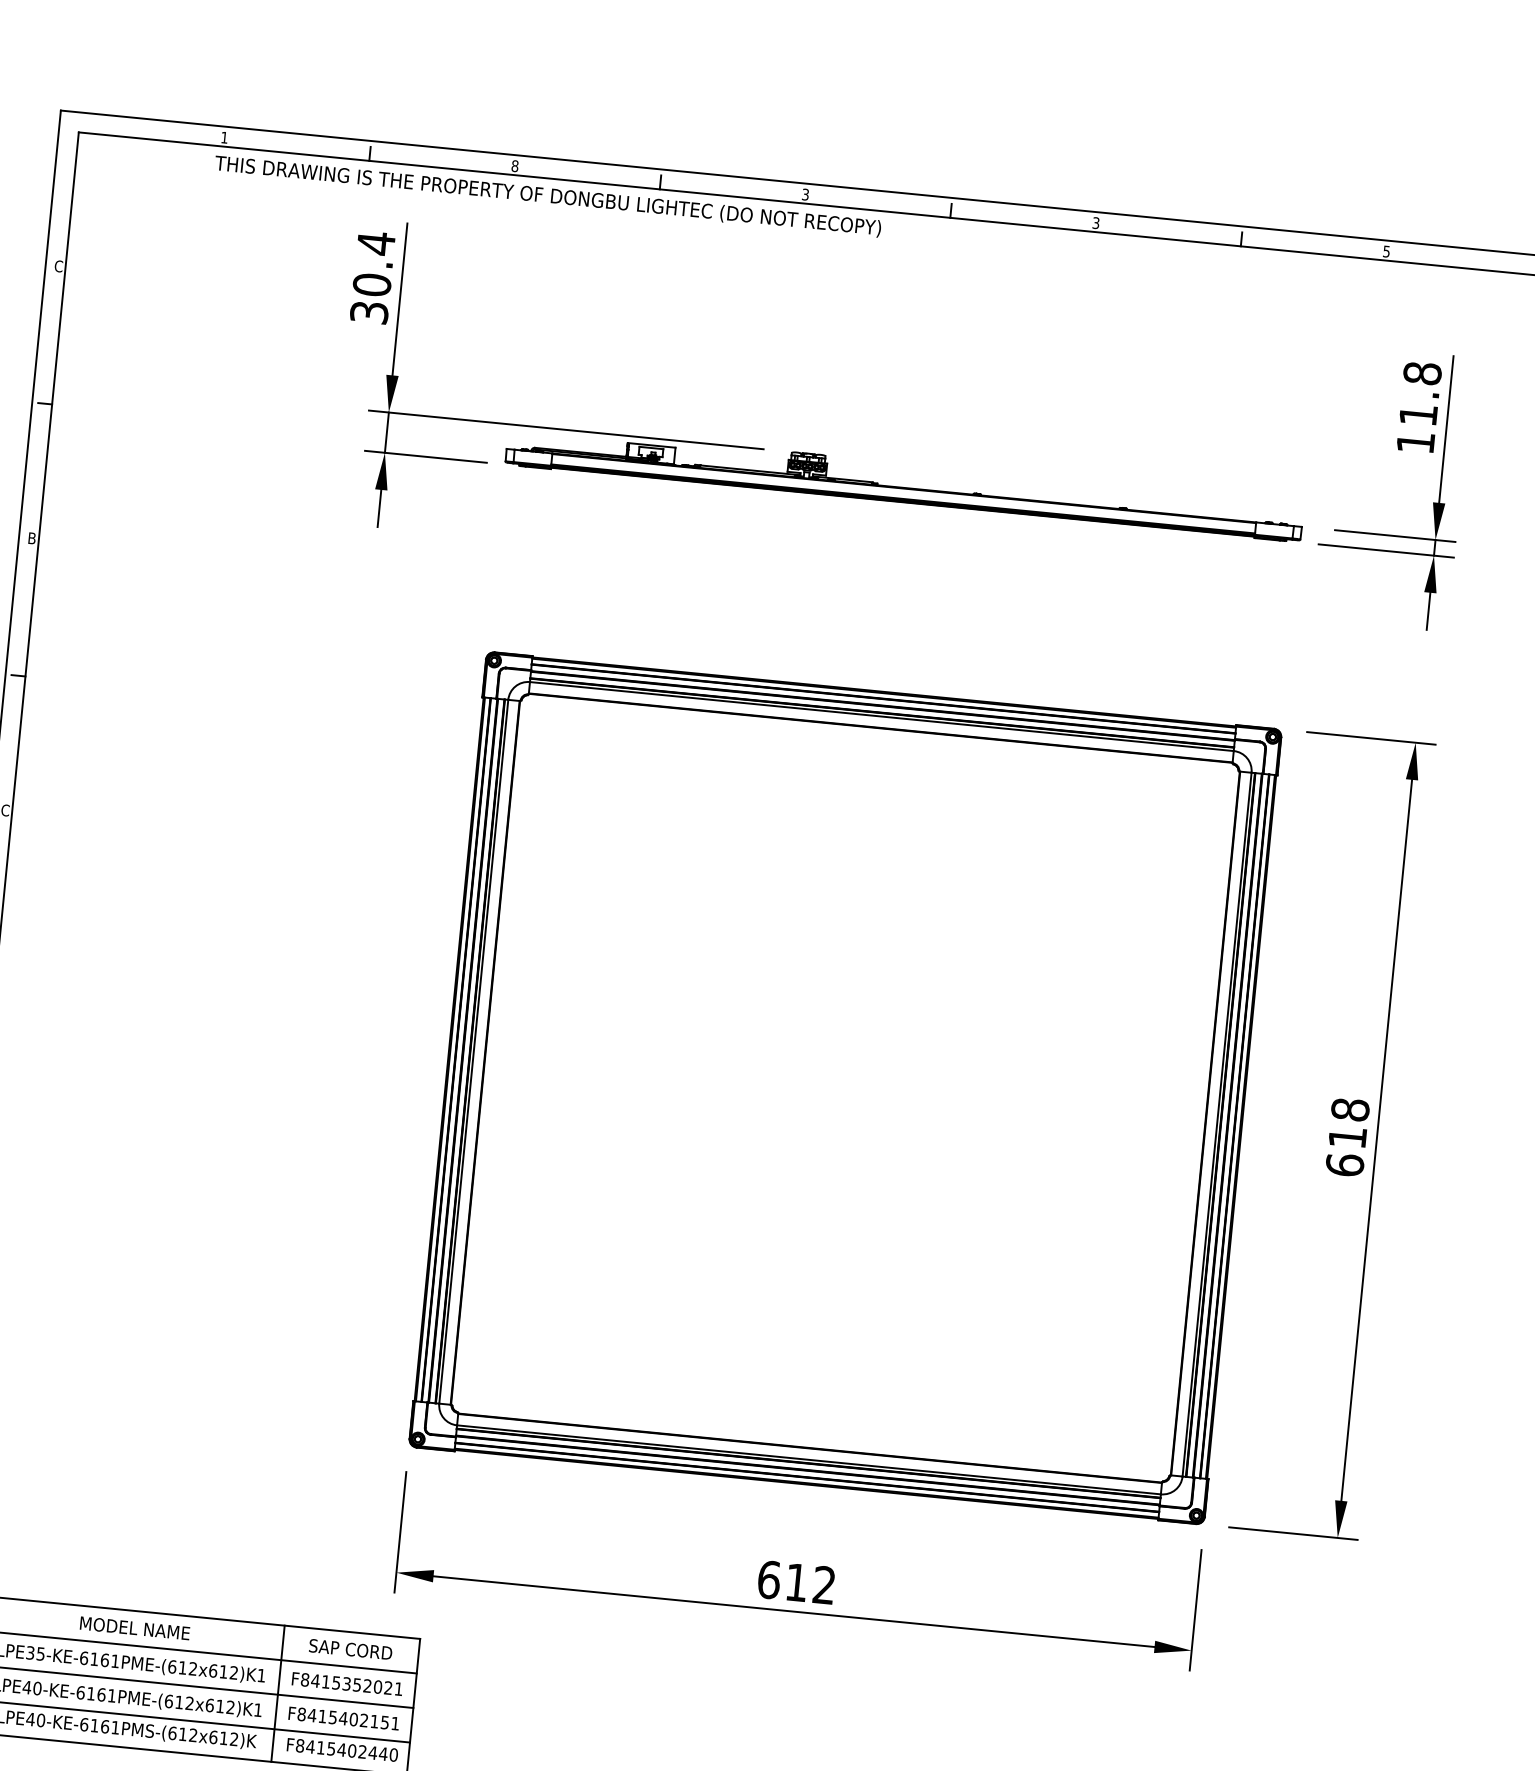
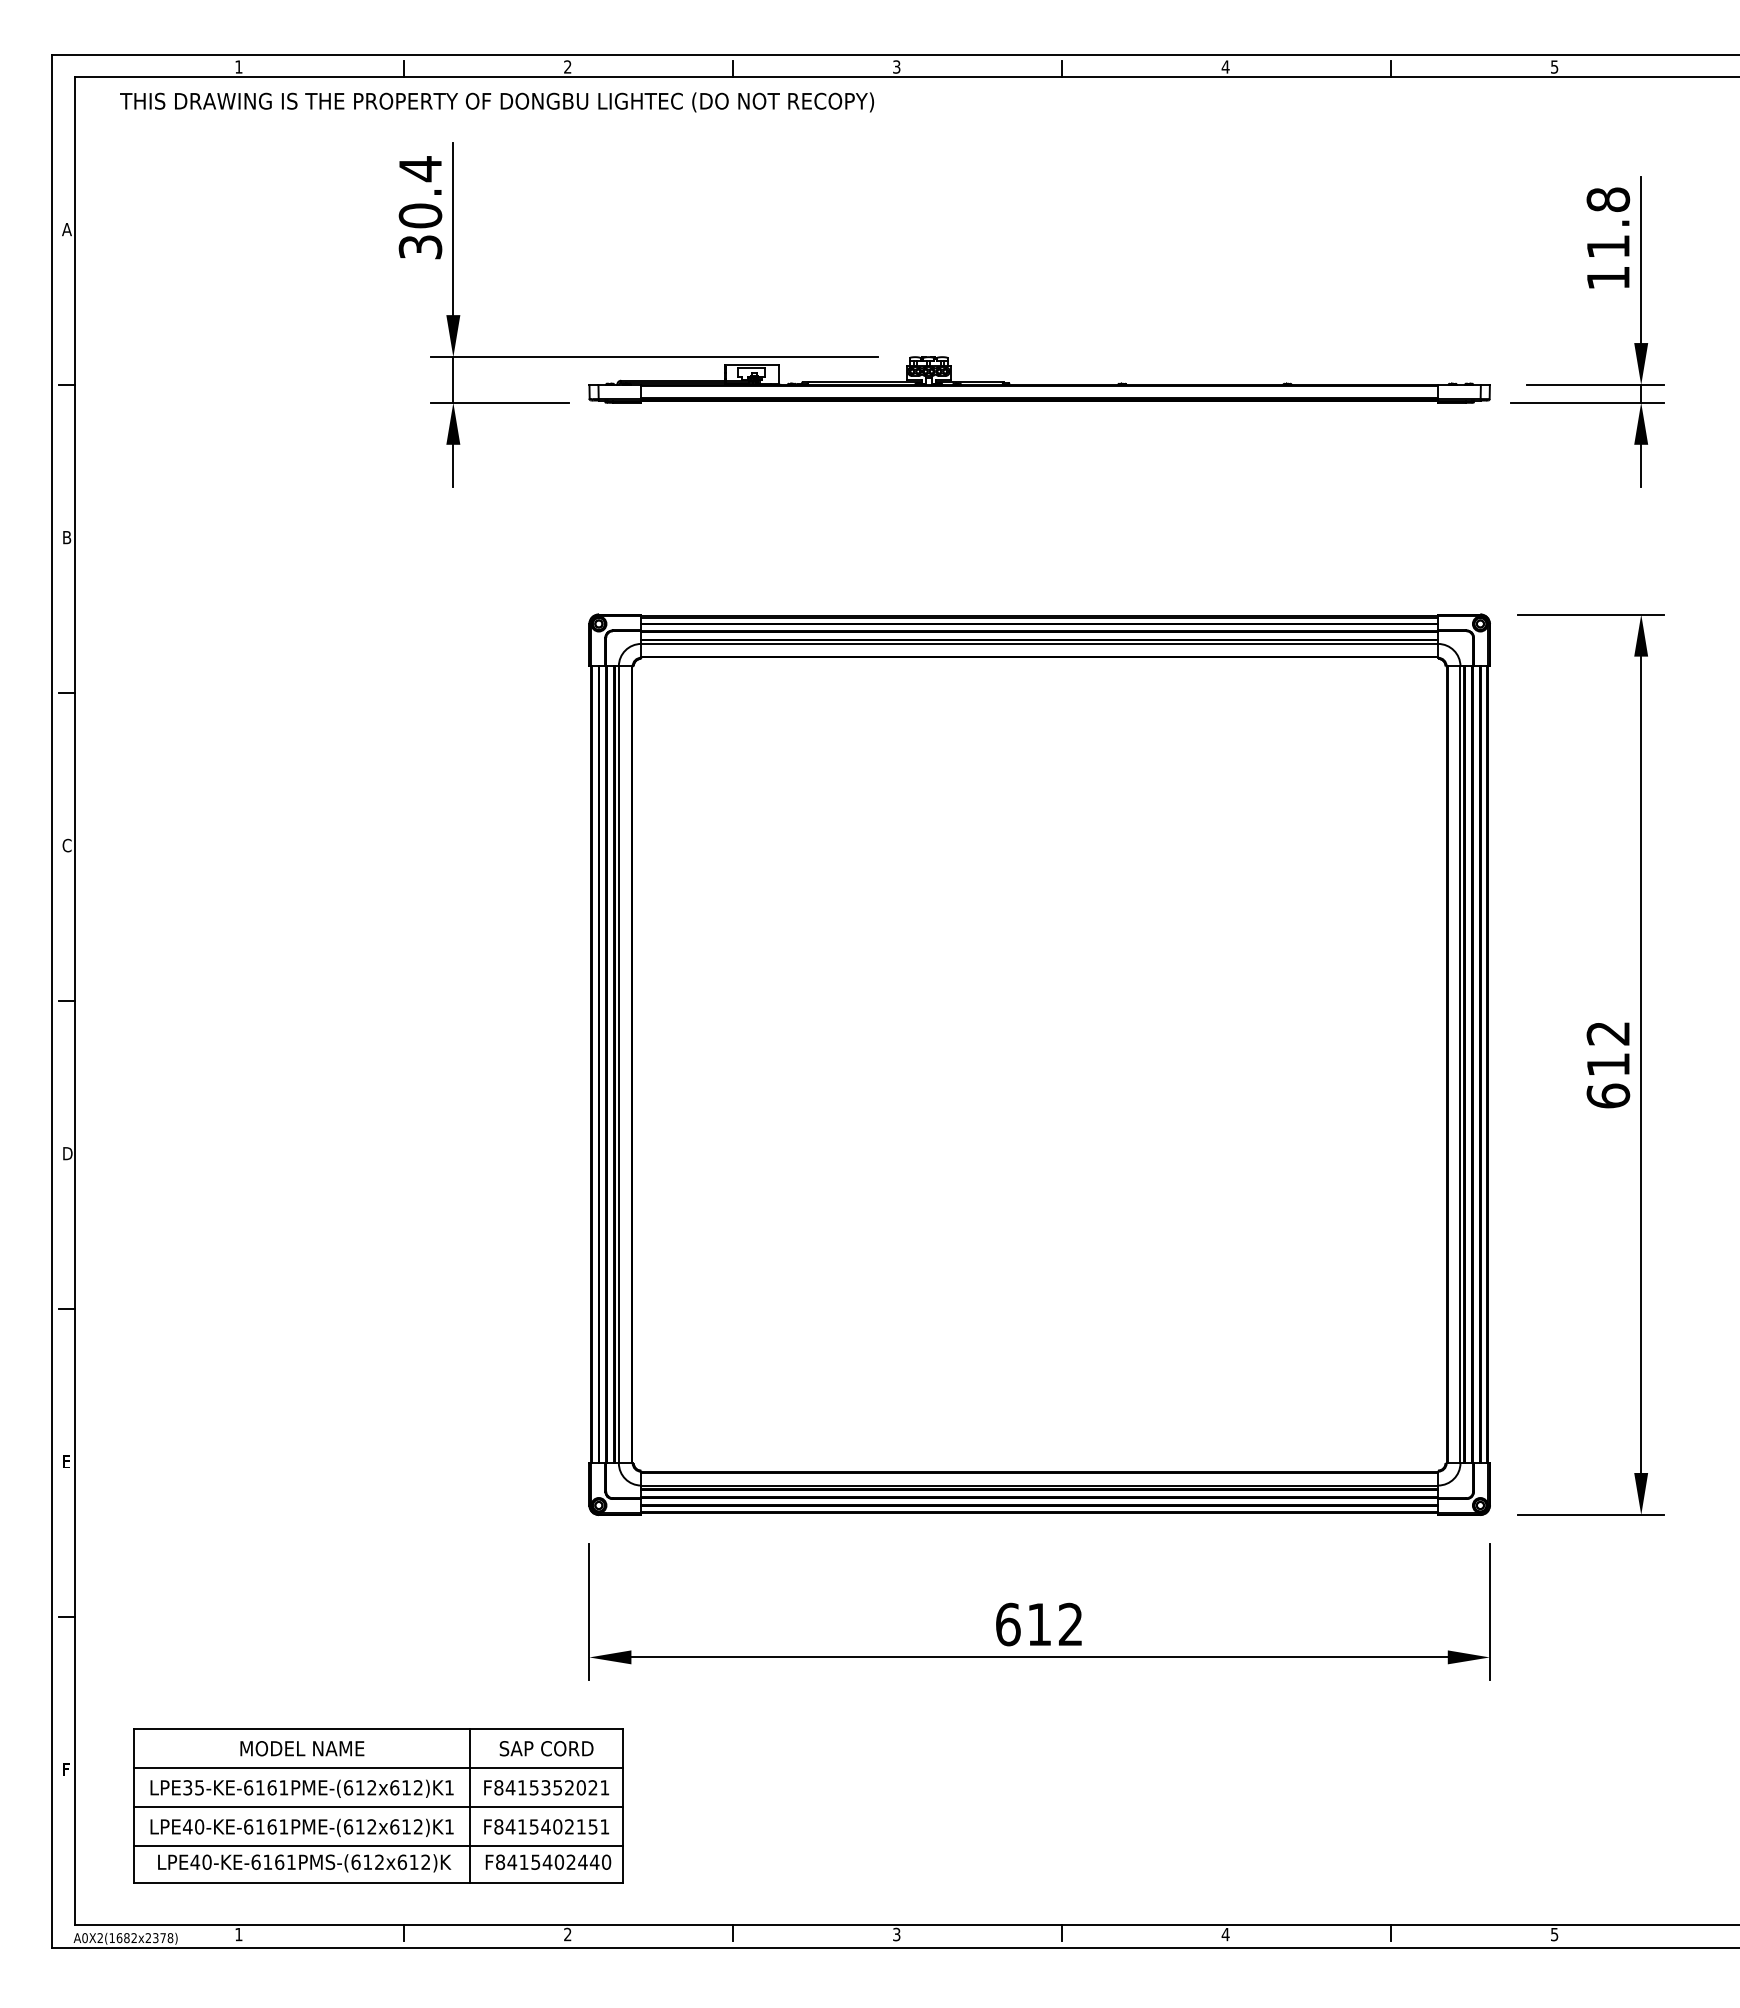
text: (514, 165) -> (567, 66), 8 -> 2
text: (548, 196) -> (497, 102), moved
text: (1095, 222) -> (1225, 66), 3 -> 4
text: (58, 266) -> (66, 229), C -> A
text: (1350, 1109) -> (1608, 1033), 618 -> 612

